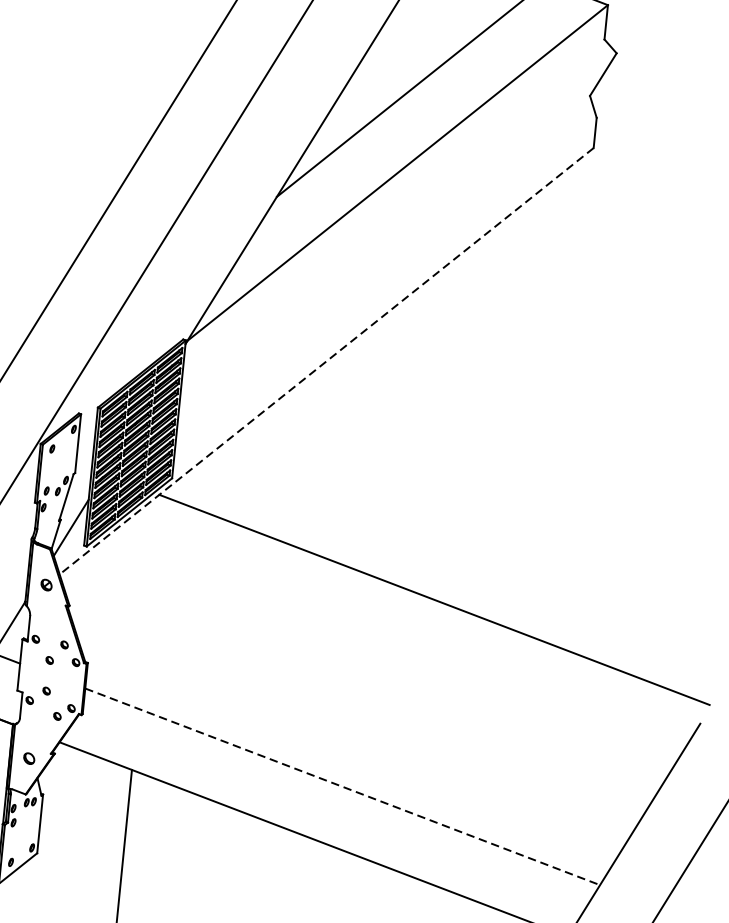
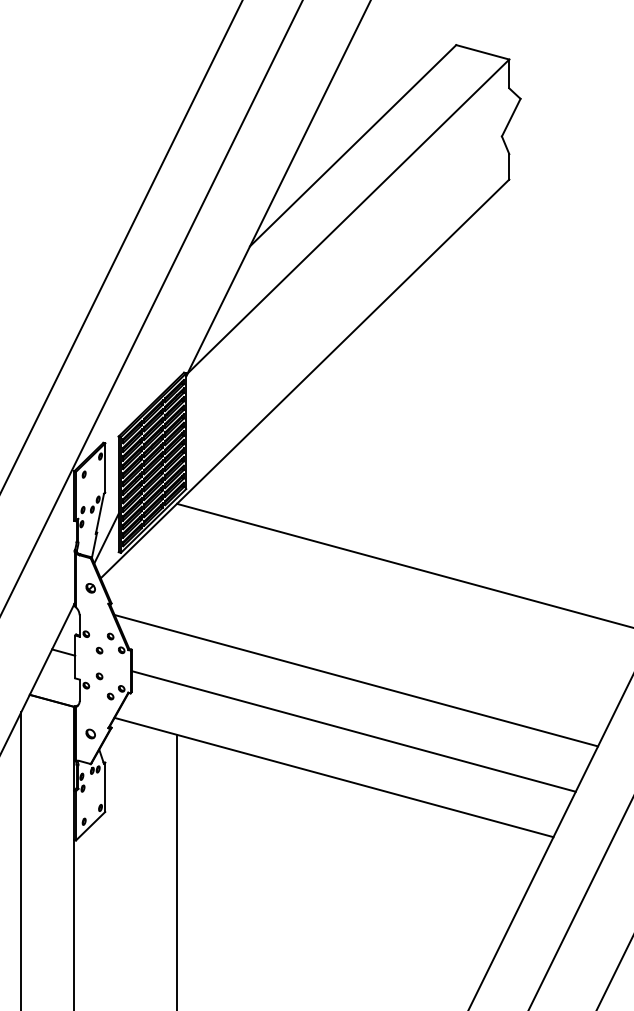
line: (325, 361) -> (304, 379), dashed -> solid
line: (352, 726) -> (356, 680), added
line: (343, 787) -> (354, 731), dashed -> solid

